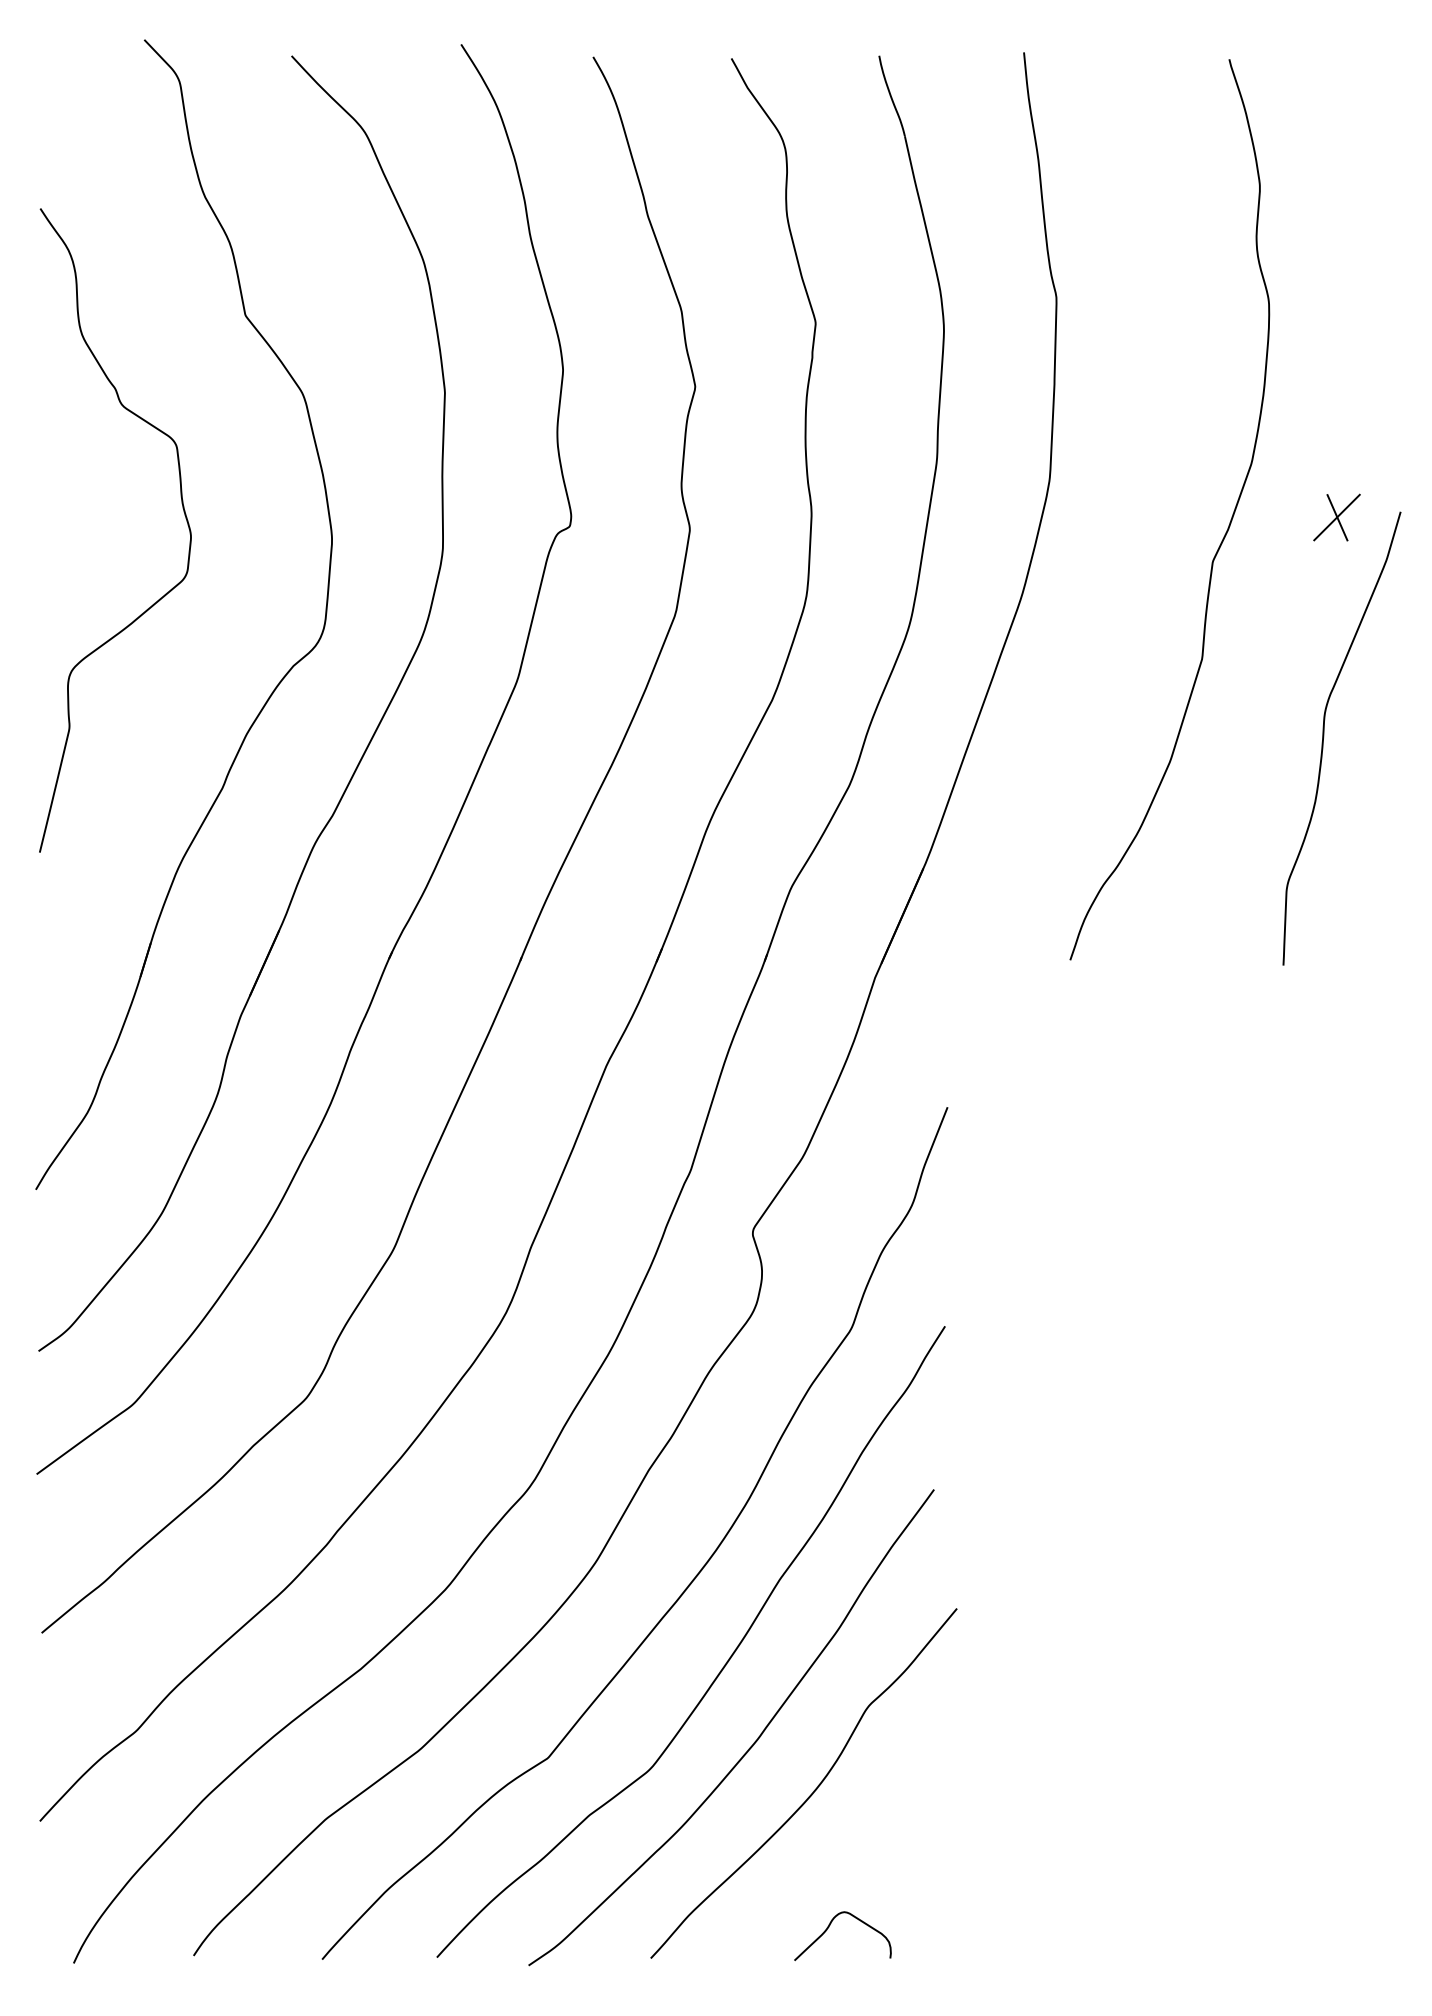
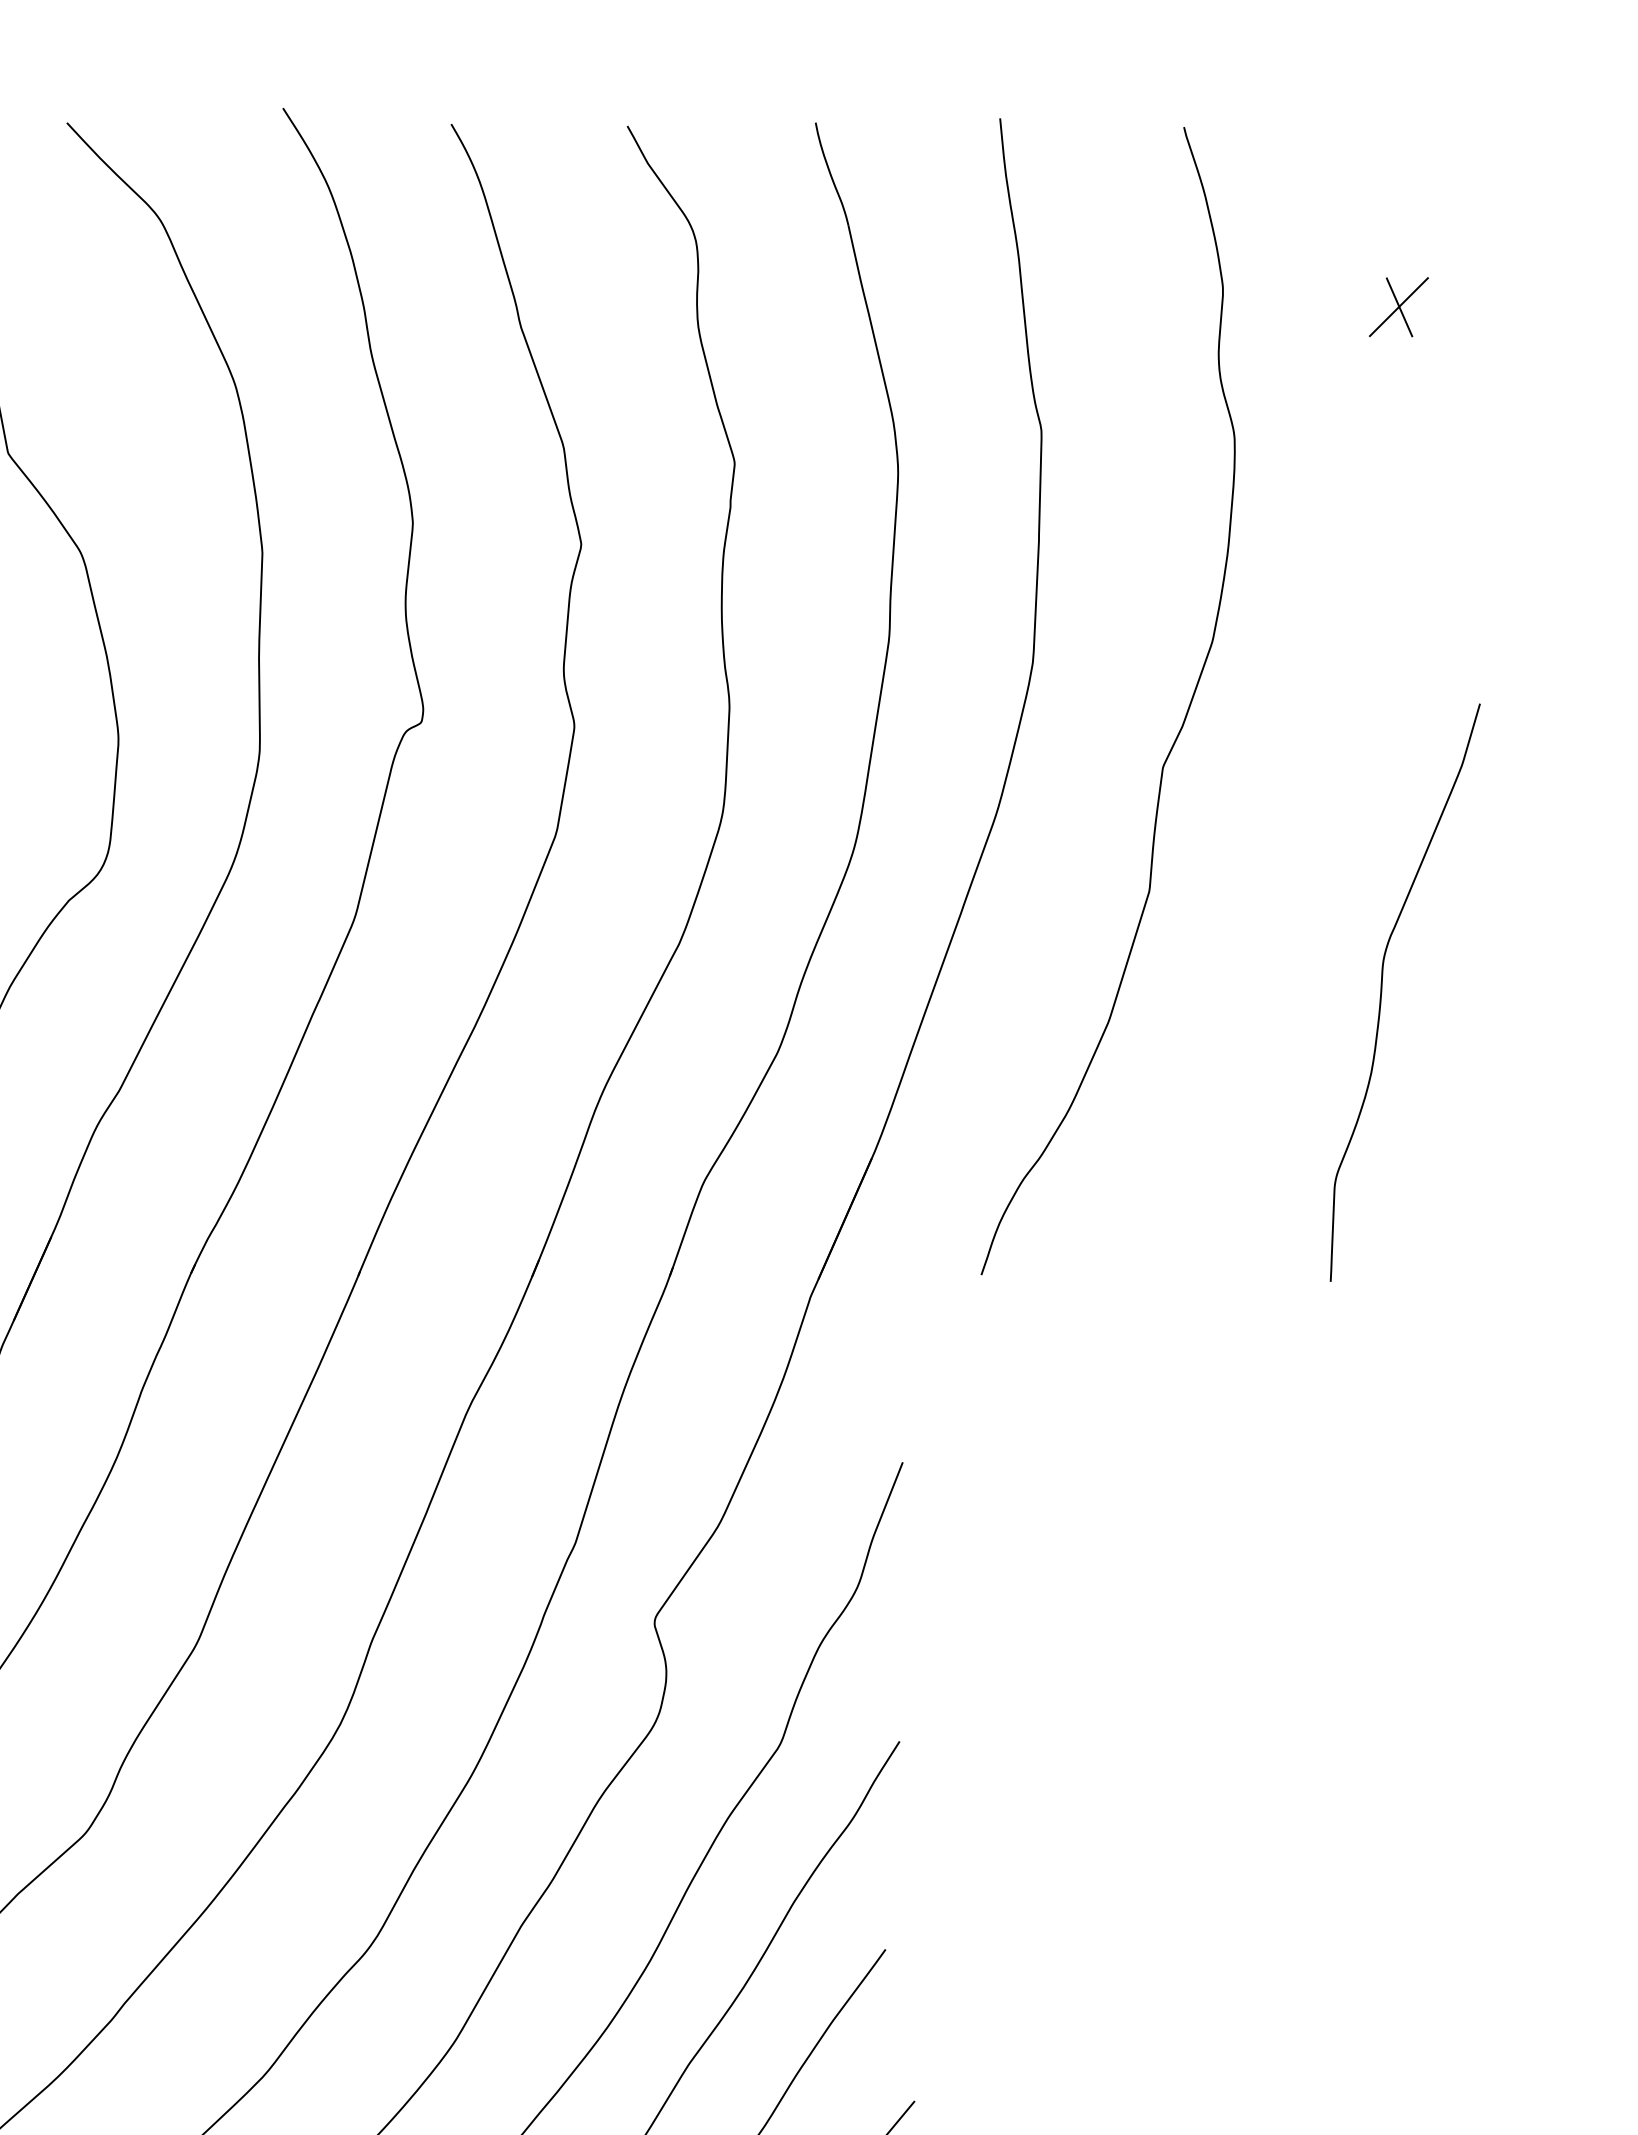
part: (1336, 517) -> (1398, 307), moved
curve: (1223, 536) -> (1176, 735), moved

